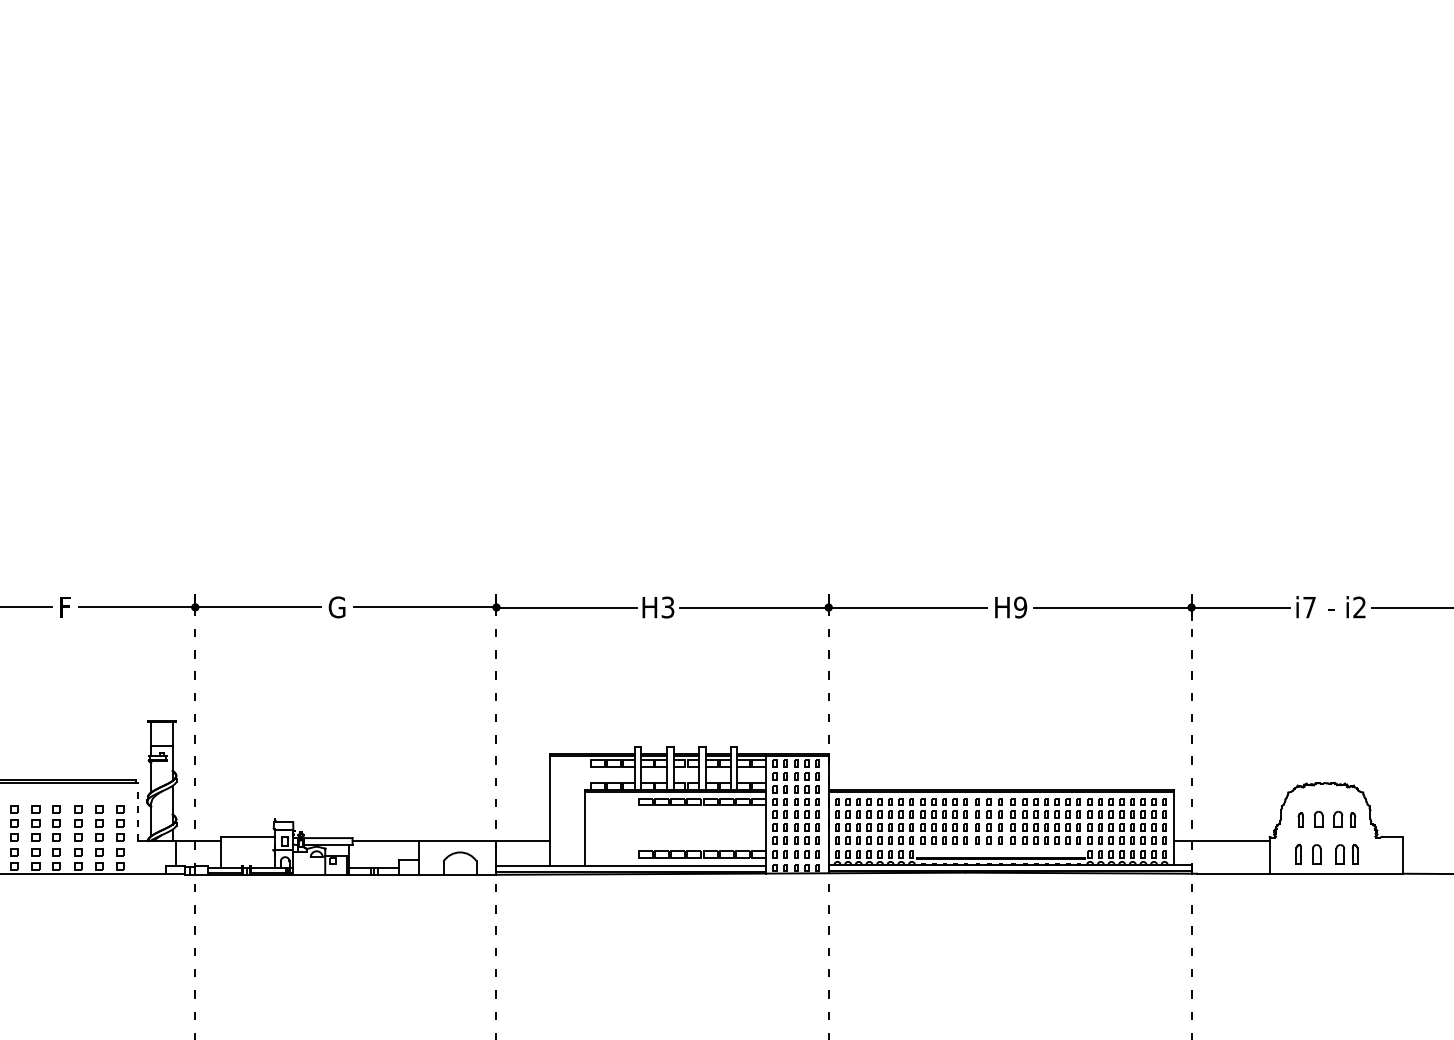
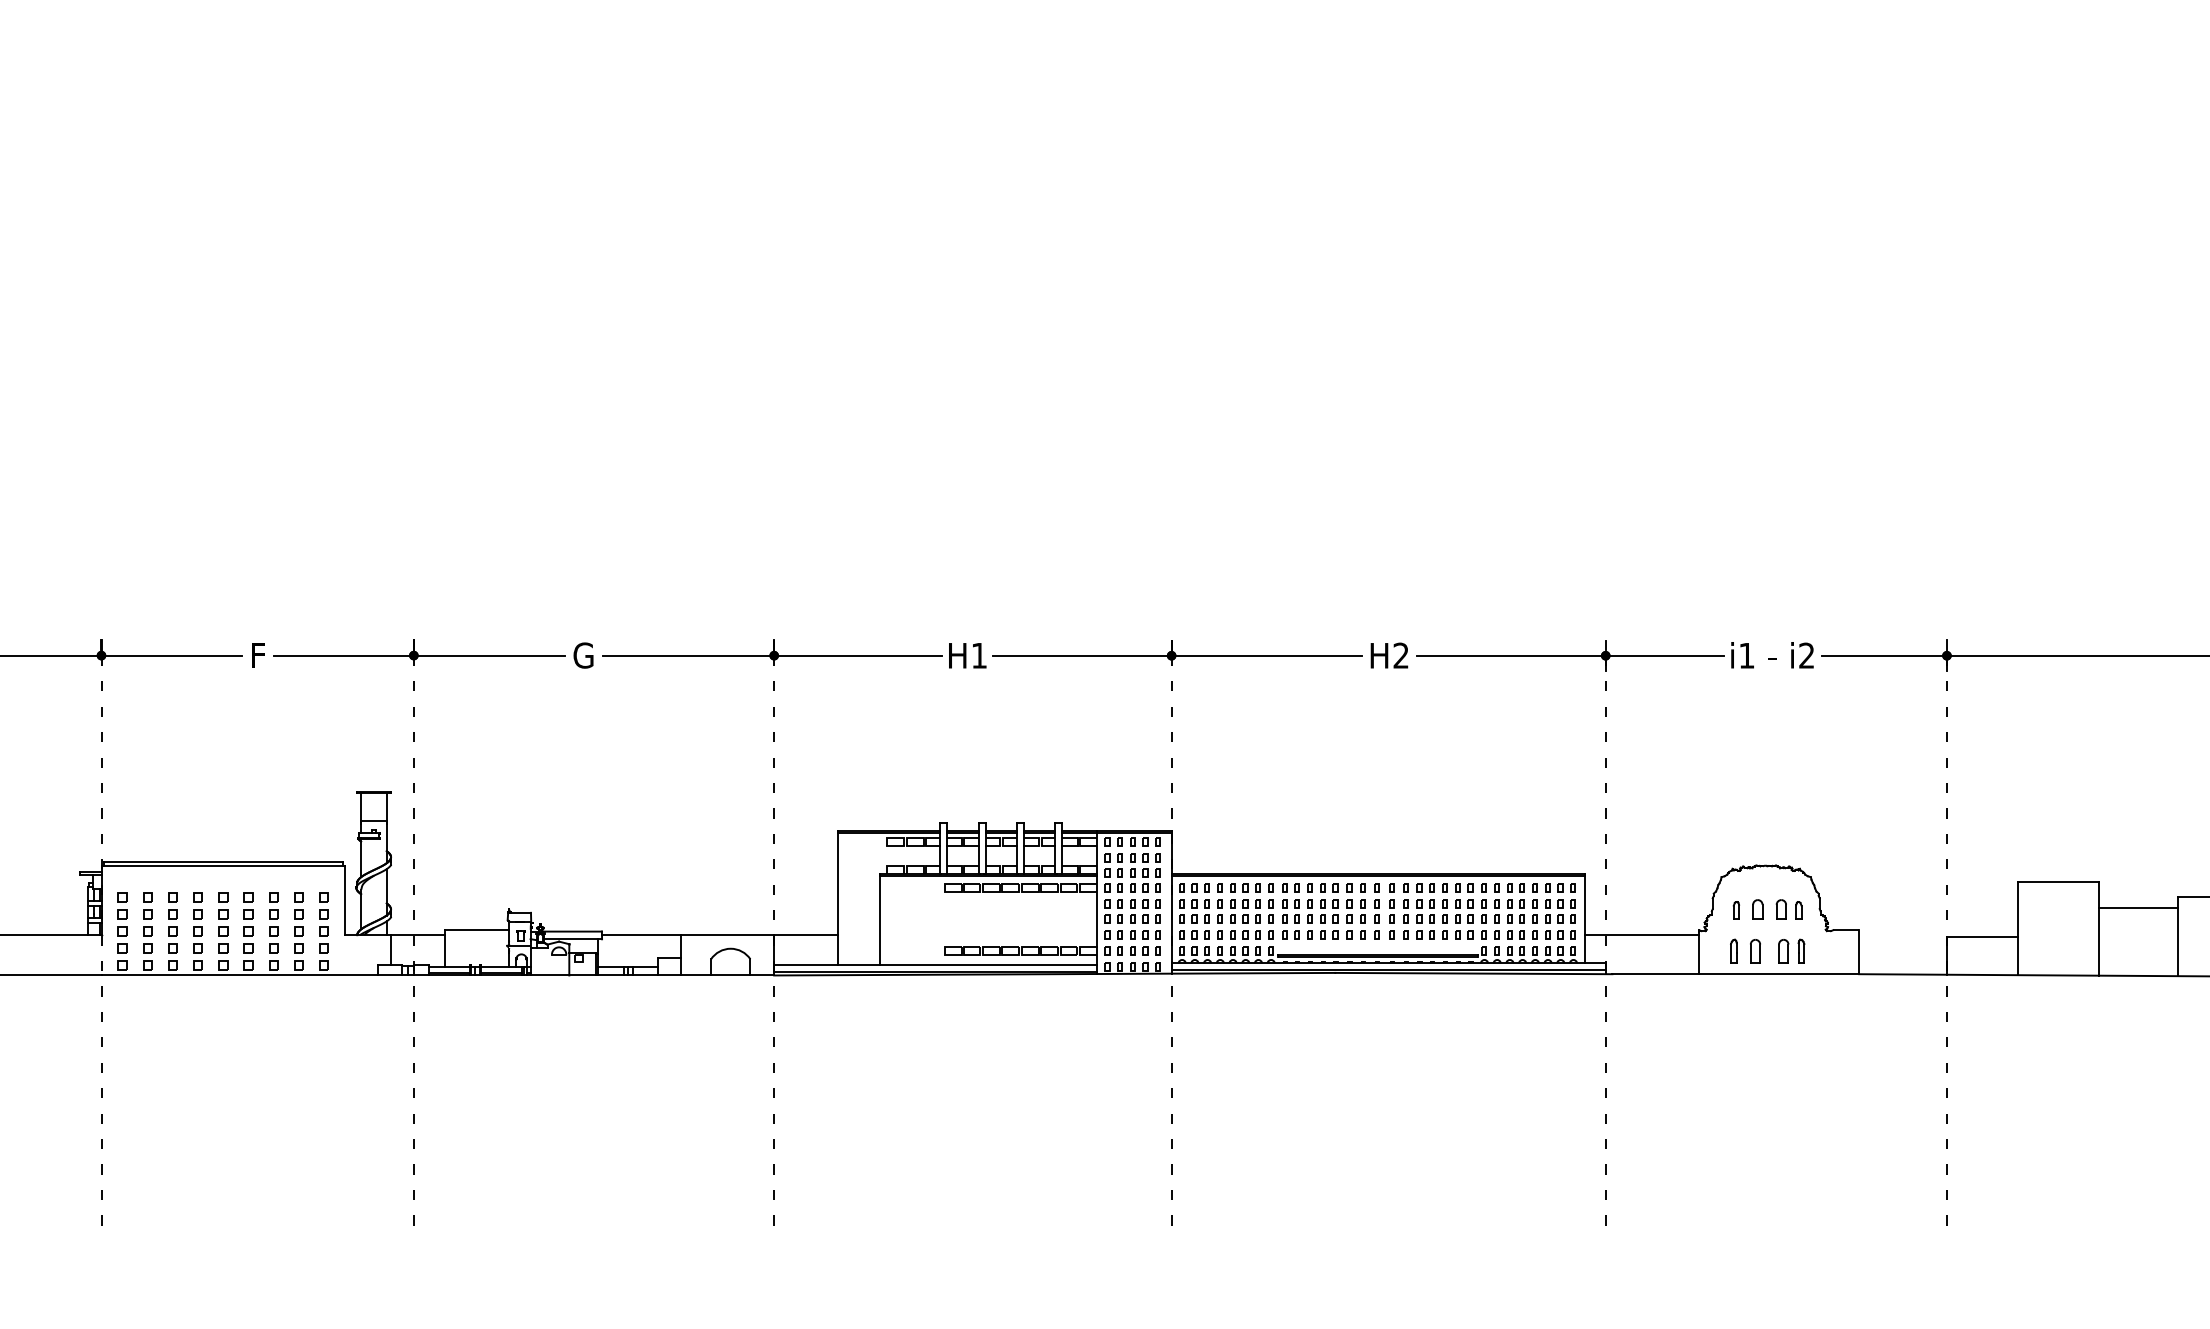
text: (667, 607) -> (978, 655), H3 -> H1
text: (1020, 607) -> (1400, 655), H9 -> H2
text: (1309, 607) -> (1746, 655), i7 -> i1
line: (137, 812) -> (344, 900), dashed -> solid

